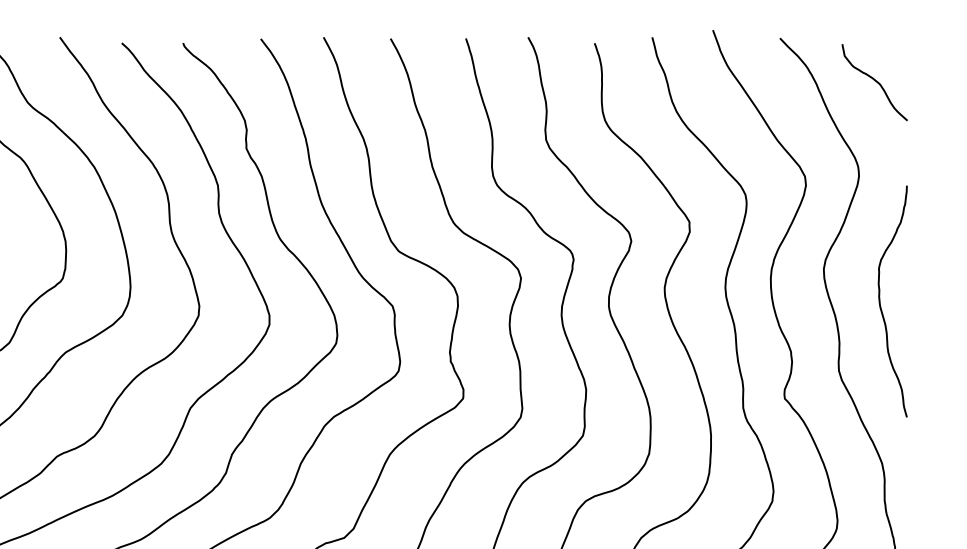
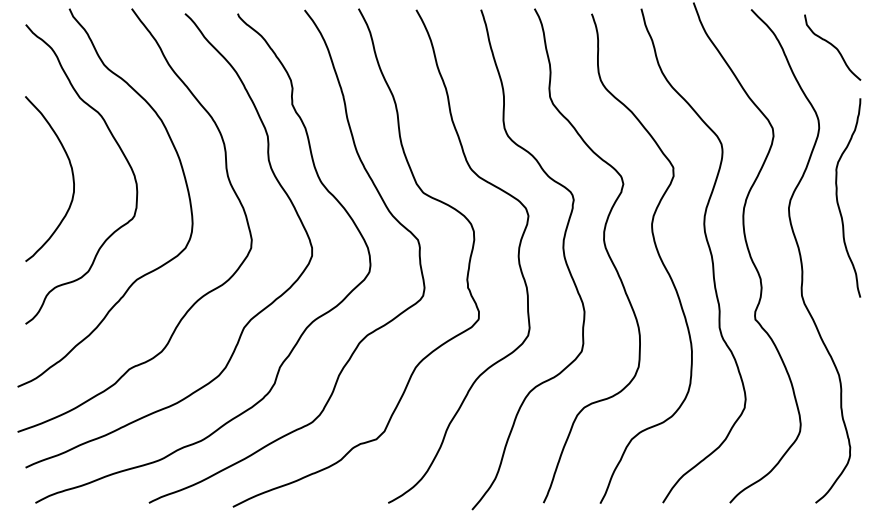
curve: (881, 304) -> (838, 200), moved

